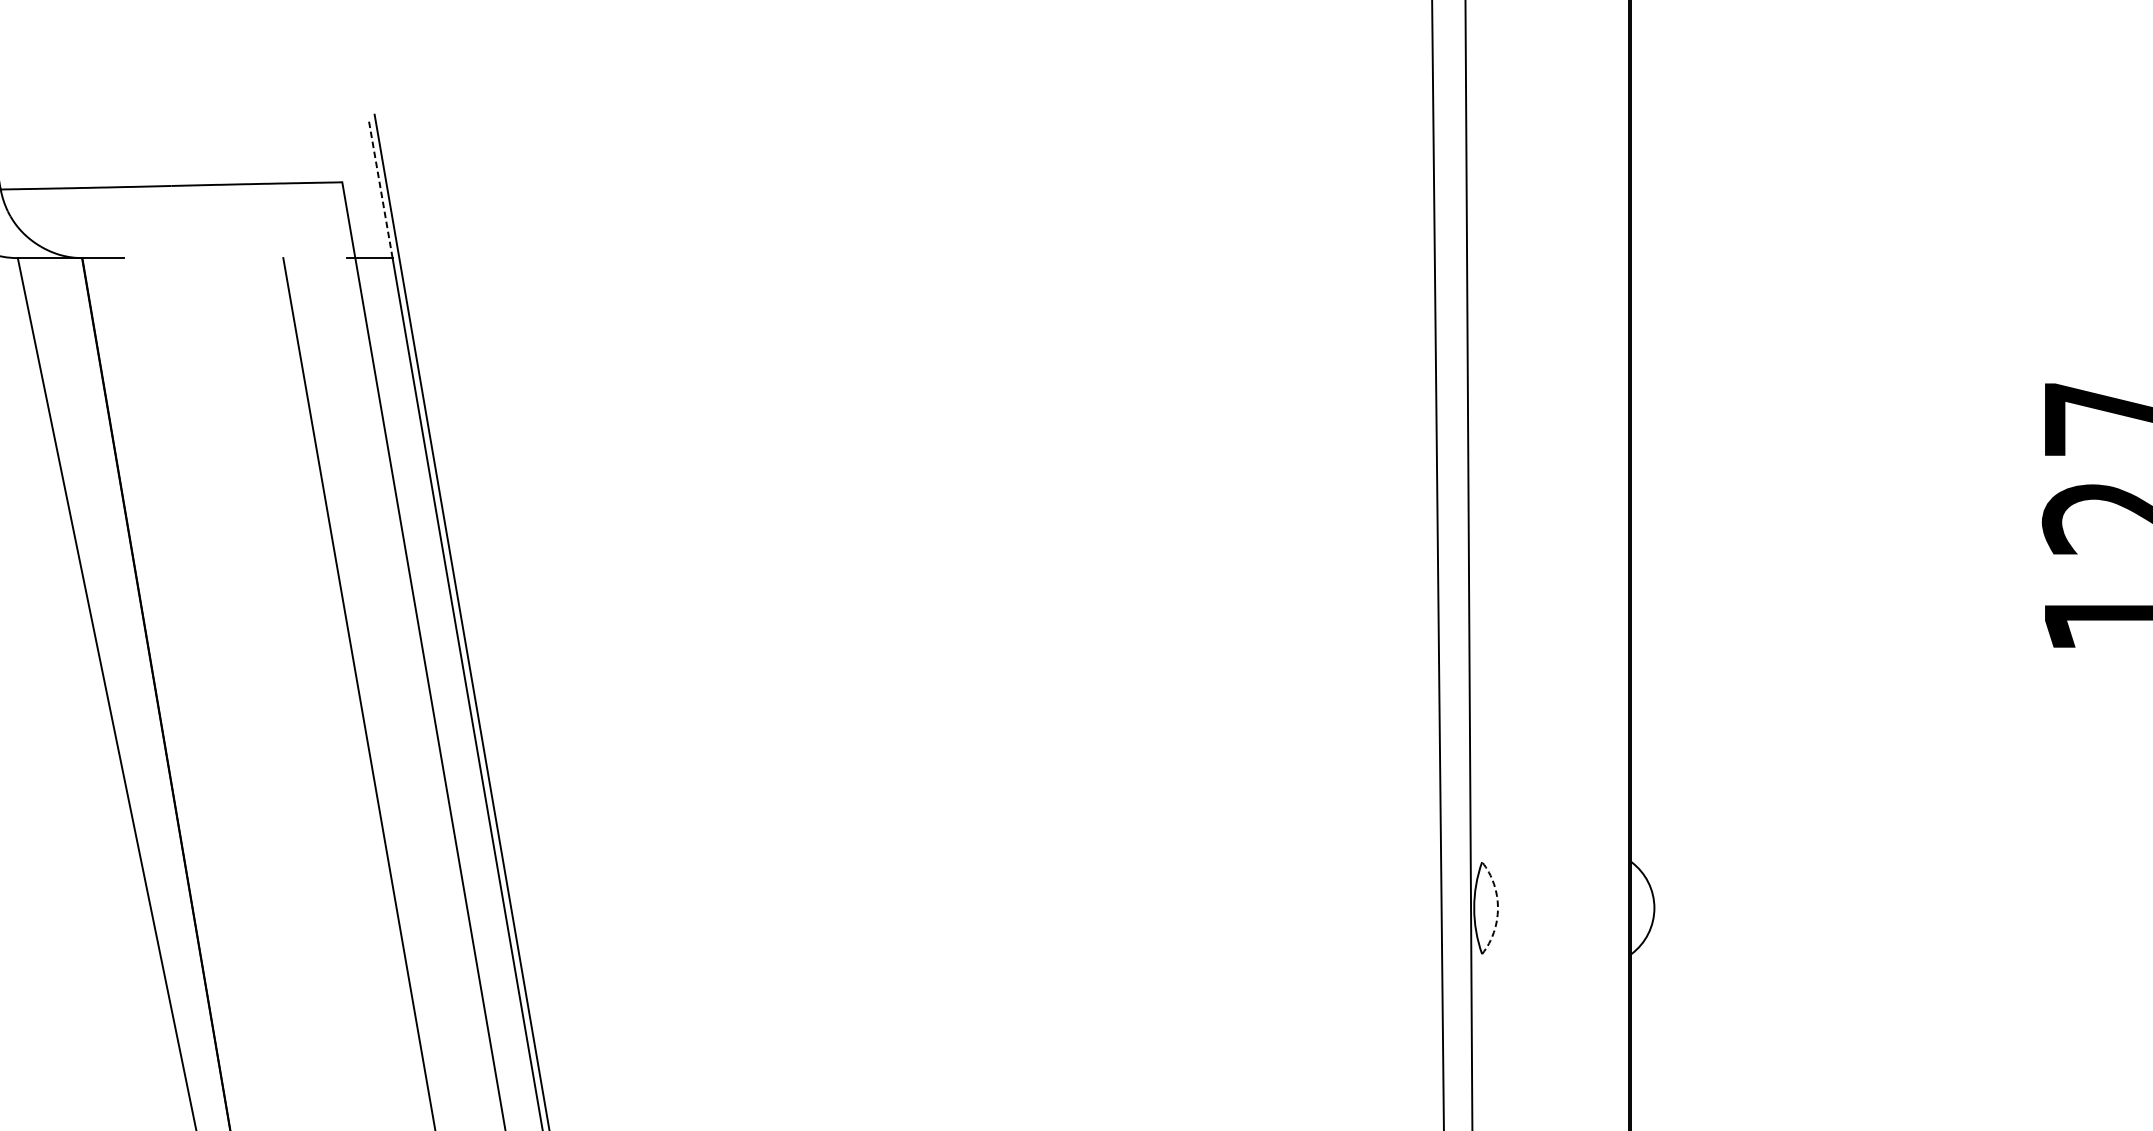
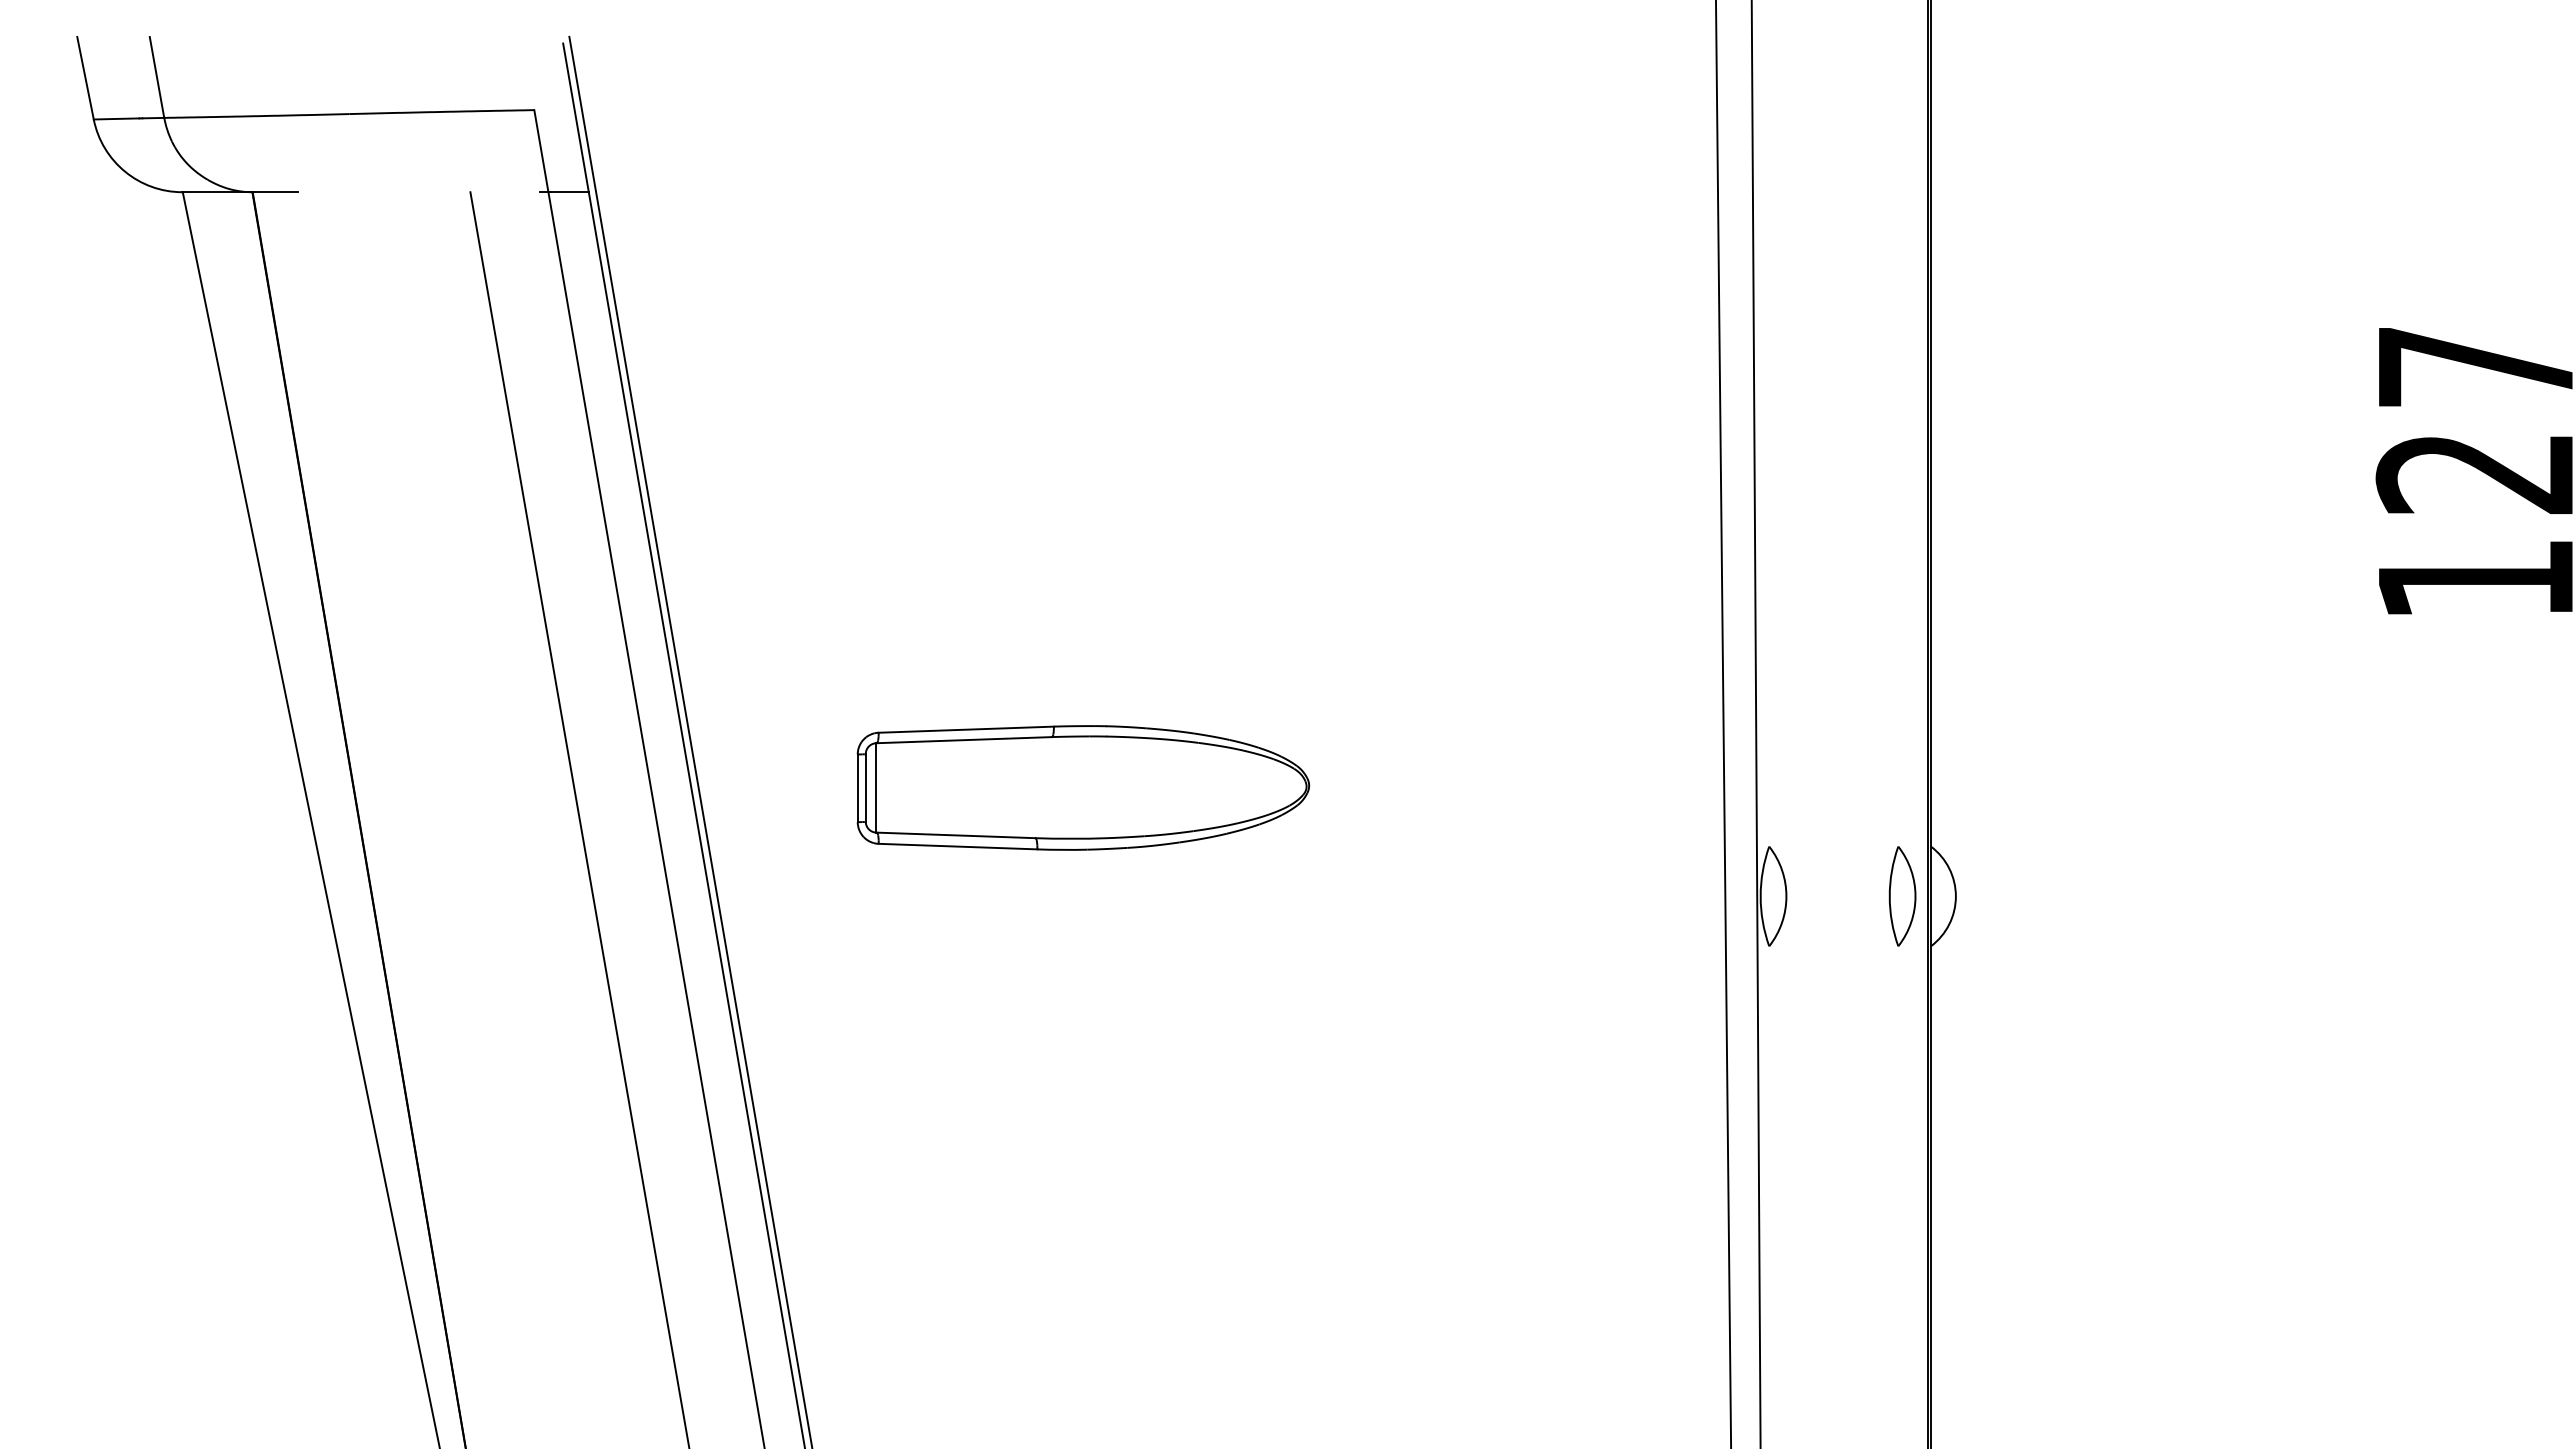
line: (380, 189) -> (575, 117), dashed -> solid
part: (849, 807) -> (1083, 787), added
arc: (1498, 908) -> (1786, 896), dashed -> solid
part: (1605, 908) -> (1902, 896), added

